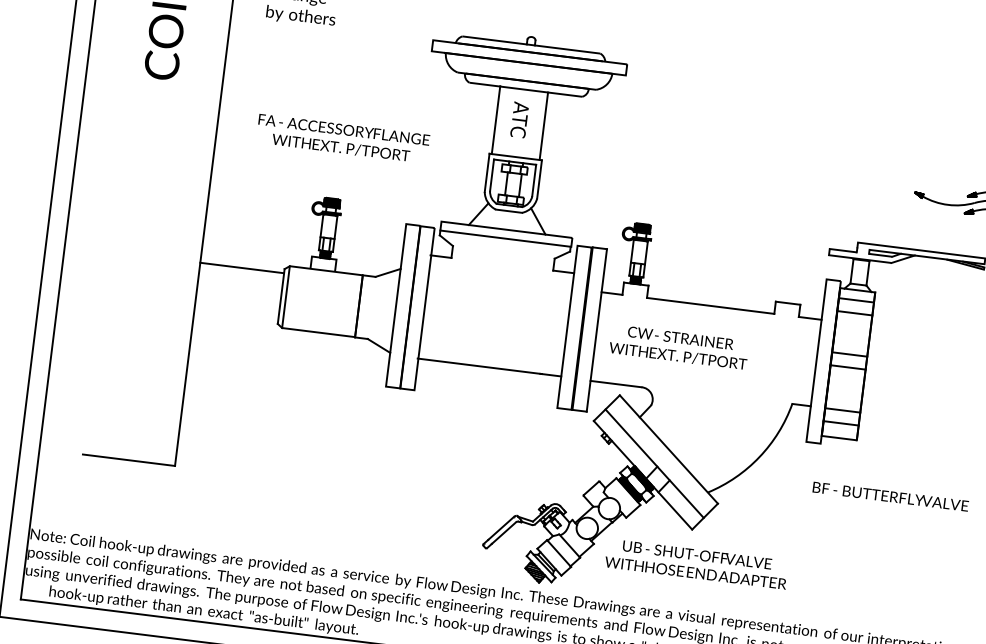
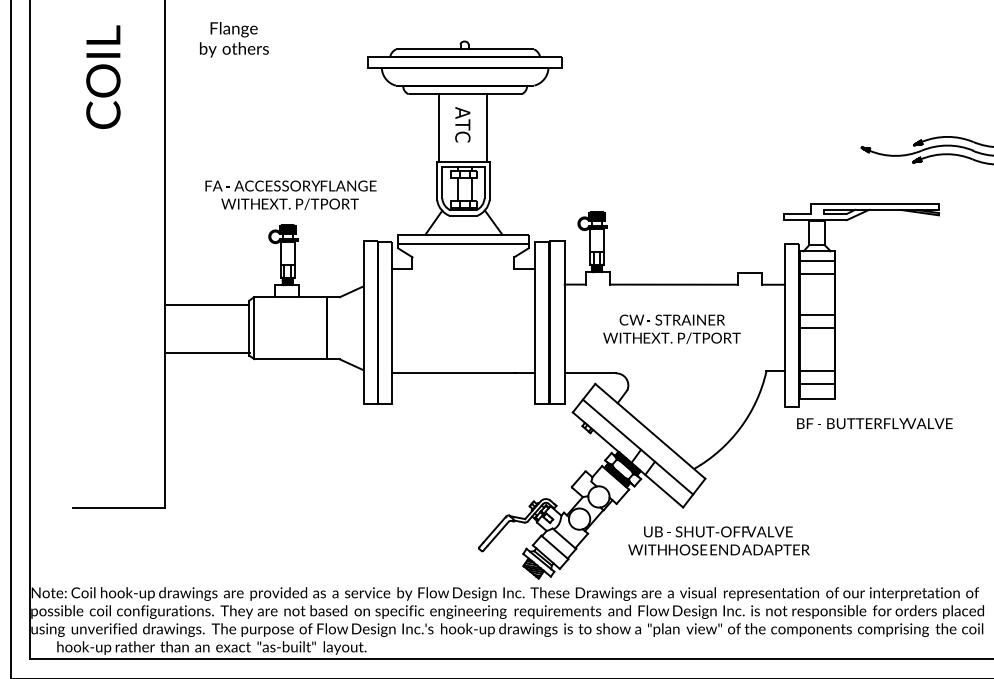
text: (342, 138) -> (290, 194), moved
line: (236, 315) -> (207, 352), added
text: (678, 347) -> (671, 329), moved
text: (890, 496) -> (874, 423), moved
text: (696, 563) -> (718, 540), moved

